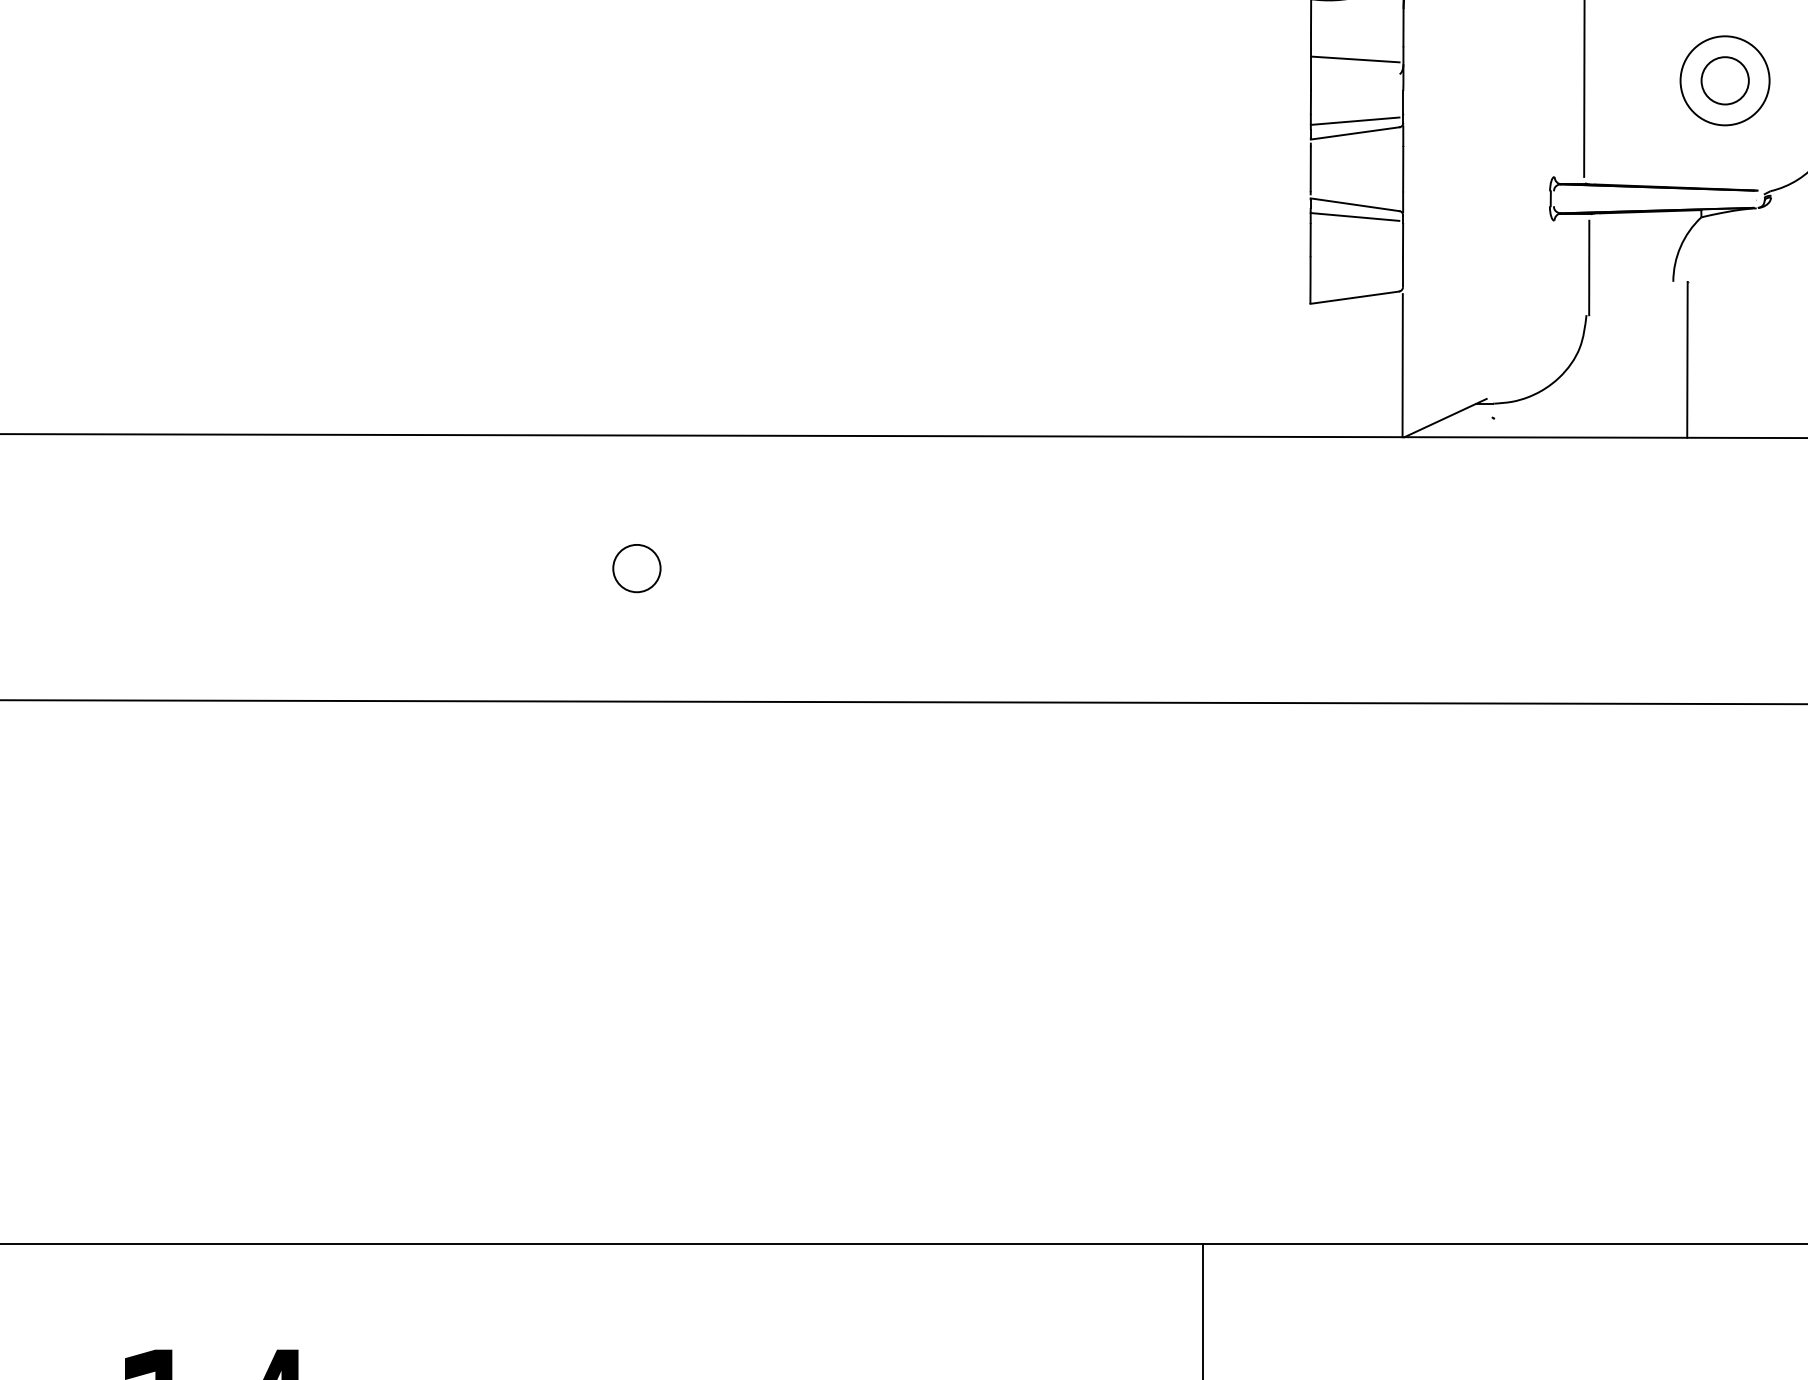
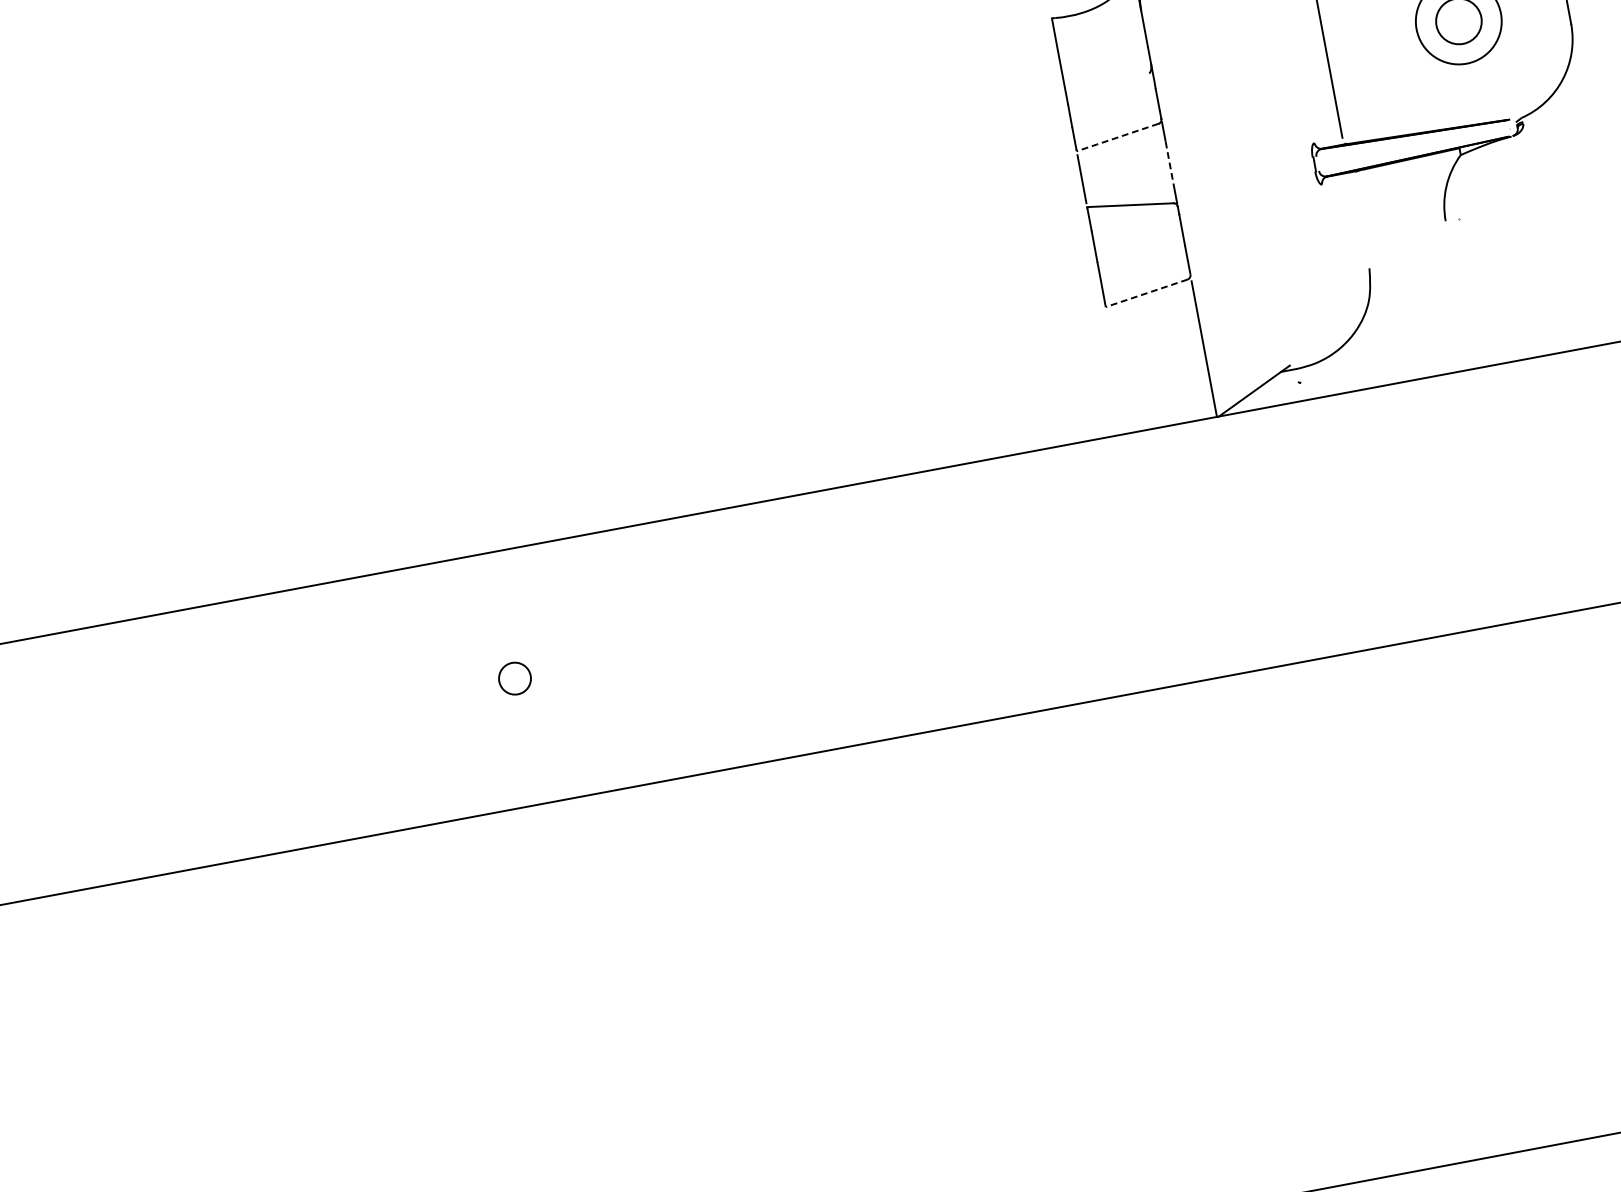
line: (1355, 59) -> (1104, 67), removed
line: (1354, 120) -> (1114, 125), removed
line: (1355, 133) -> (1117, 137), solid -> dashed
line: (1403, 169) -> (1169, 163), solid -> dashed
line: (1354, 216) -> (1131, 216), removed
line: (1589, 267) -> (1363, 222), removed
line: (1354, 297) -> (1146, 293), solid -> dashed
line: (1687, 359) -> (1473, 292), removed
circle: (636, 568) -> (514, 678), size x0.7

